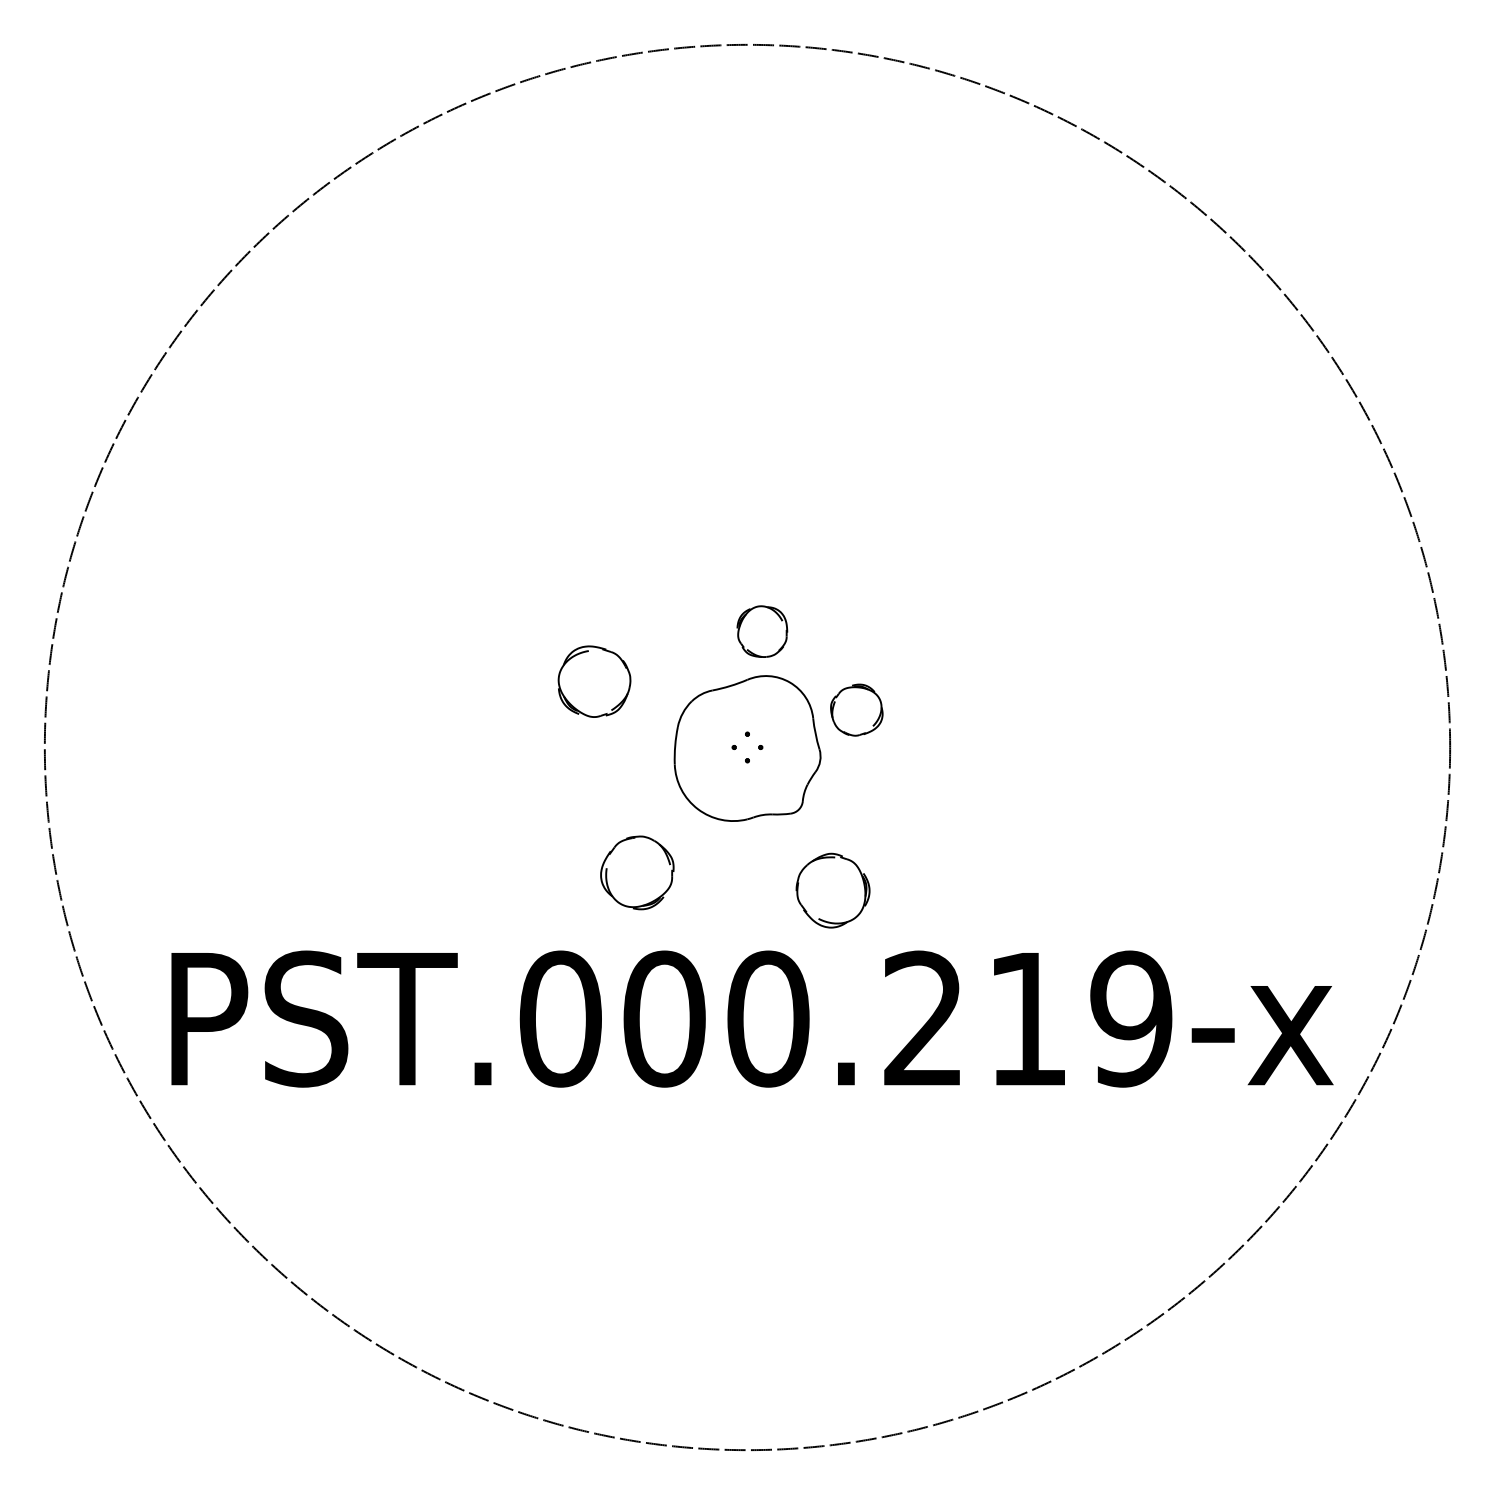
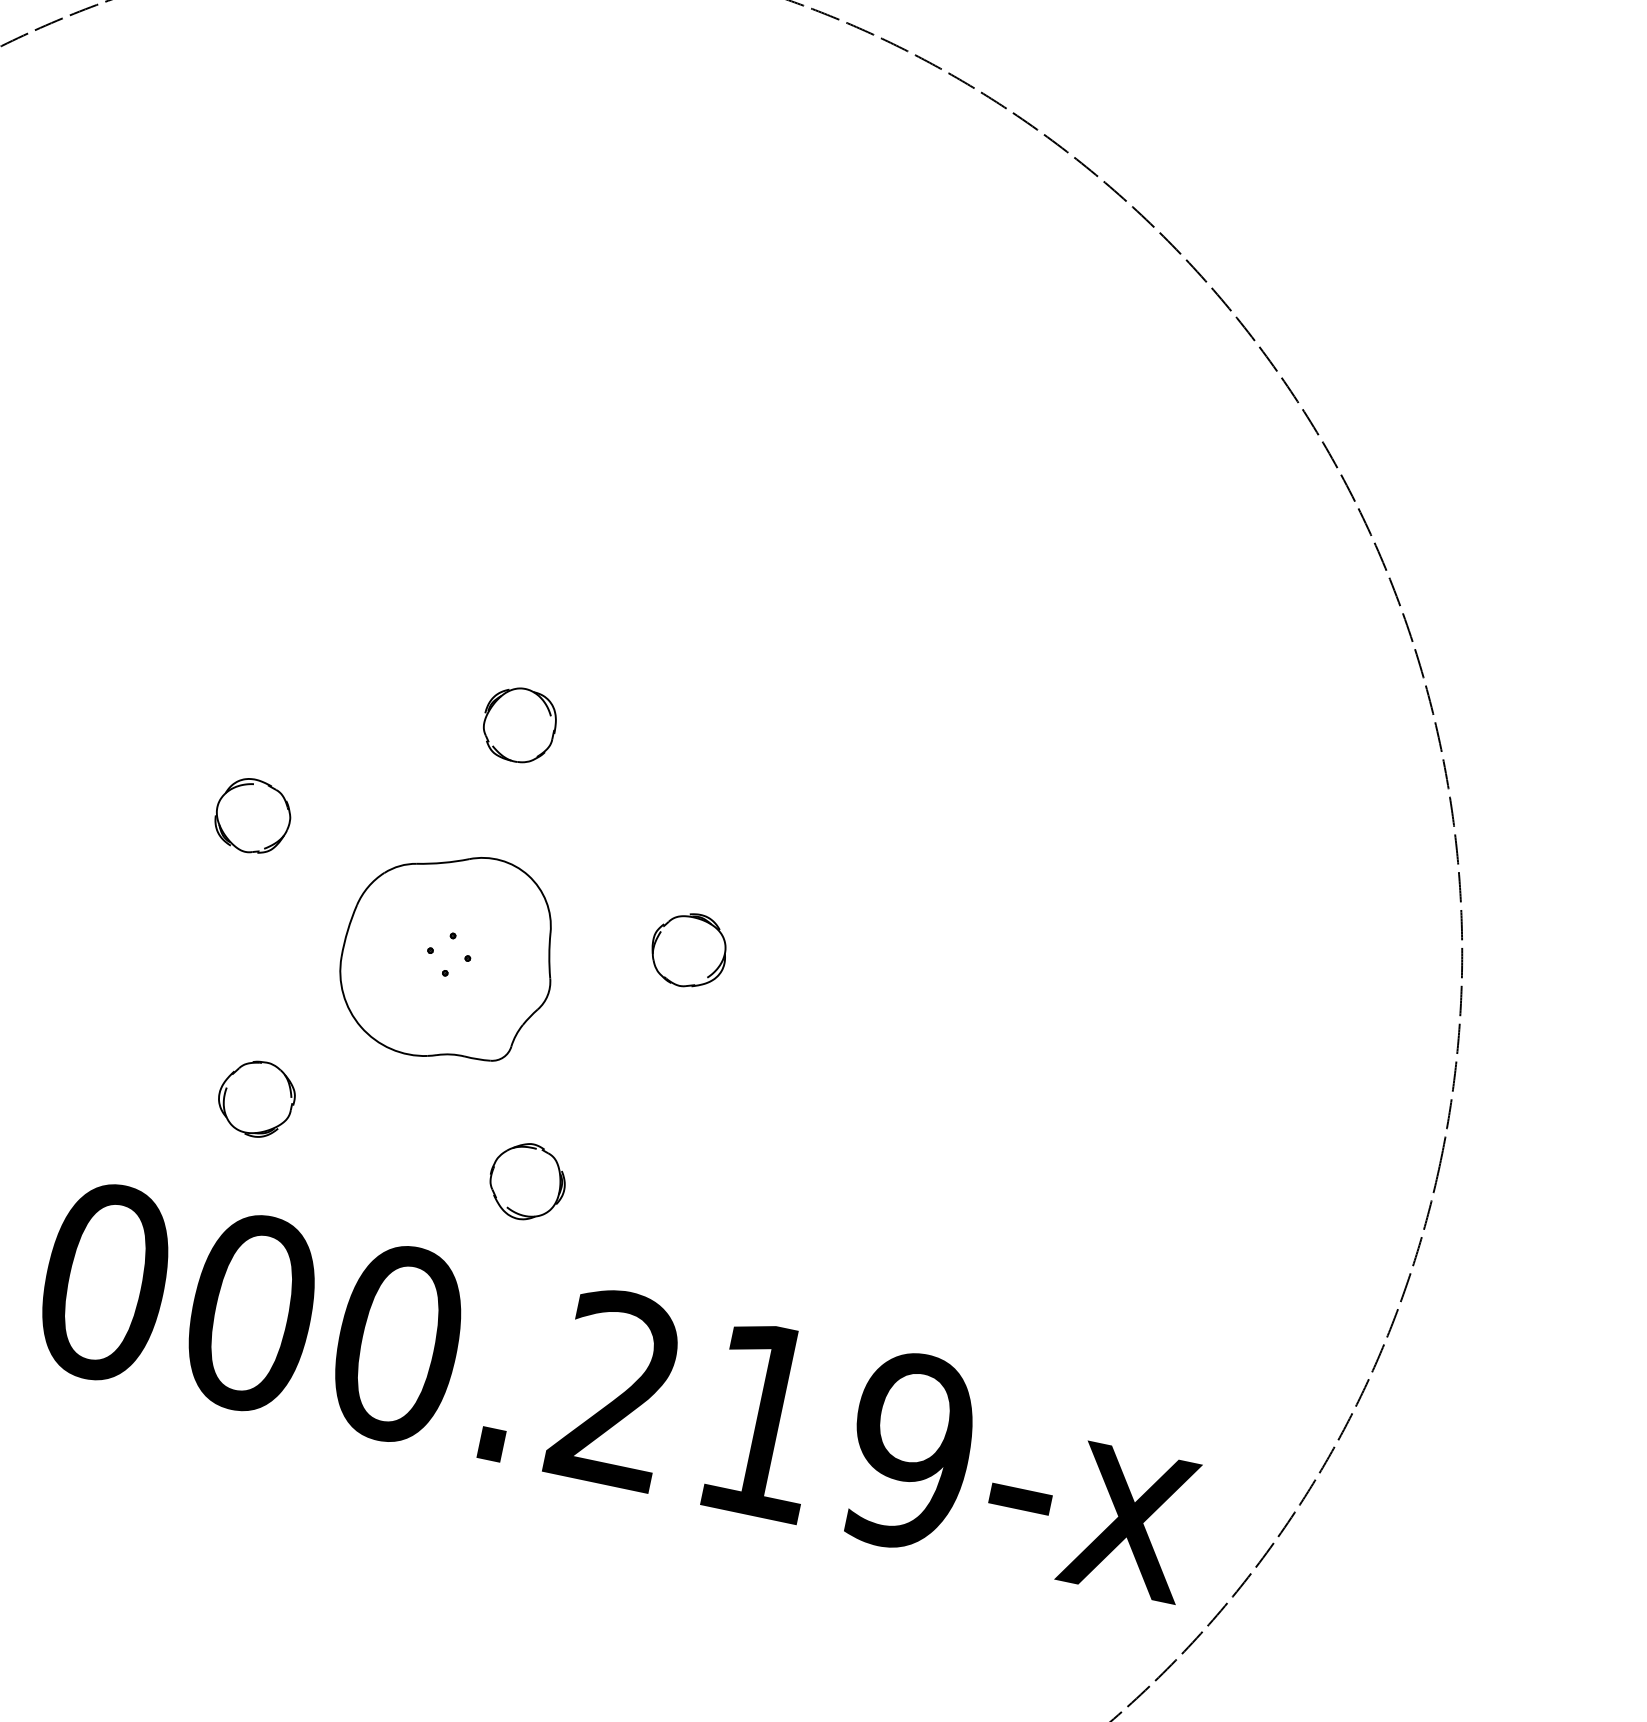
part: (762, 631) -> (519, 724), moved
part: (594, 681) -> (253, 816), size x0.71
part: (856, 709) -> (688, 949), moved
part: (637, 872) -> (256, 1098), size x0.71
part: (833, 890) -> (527, 1181), size x0.71

